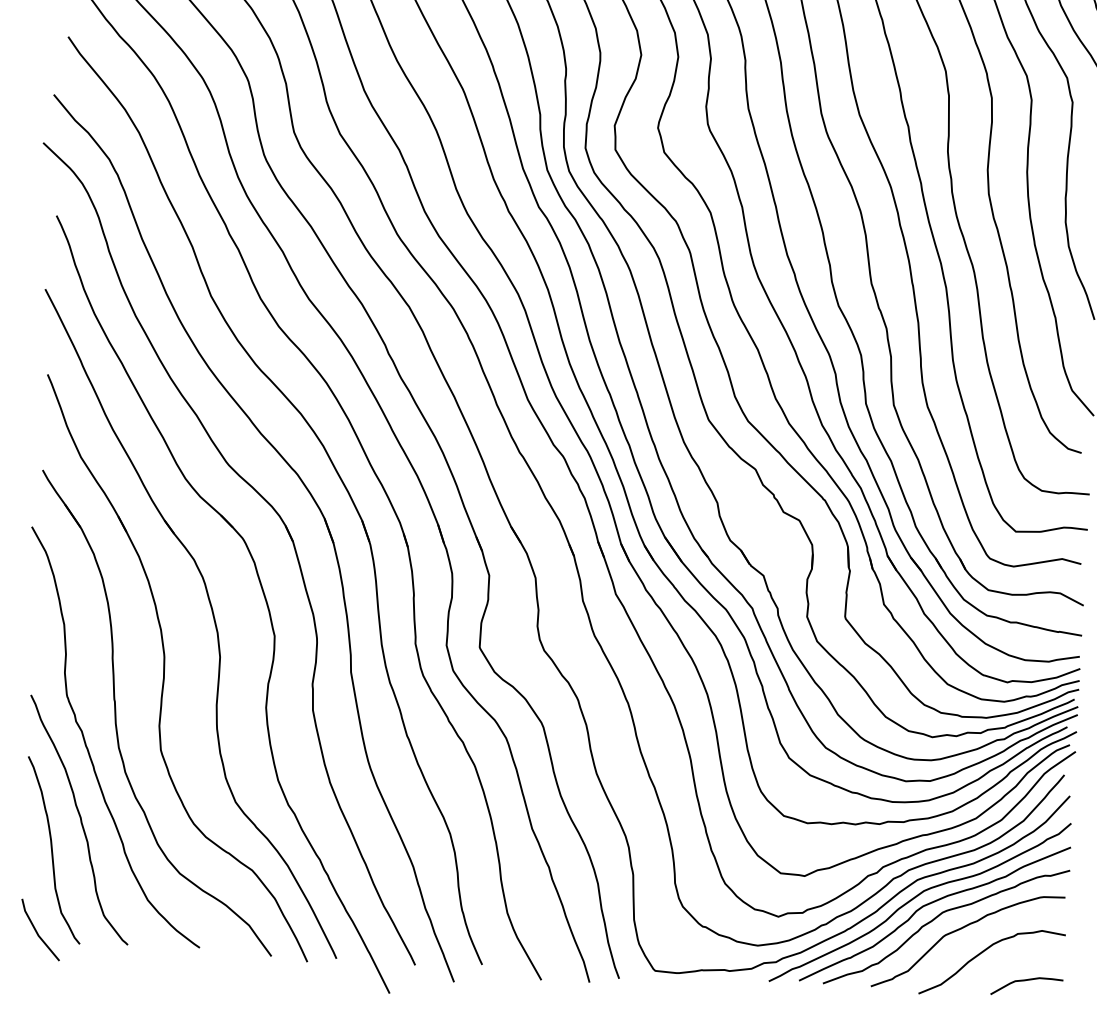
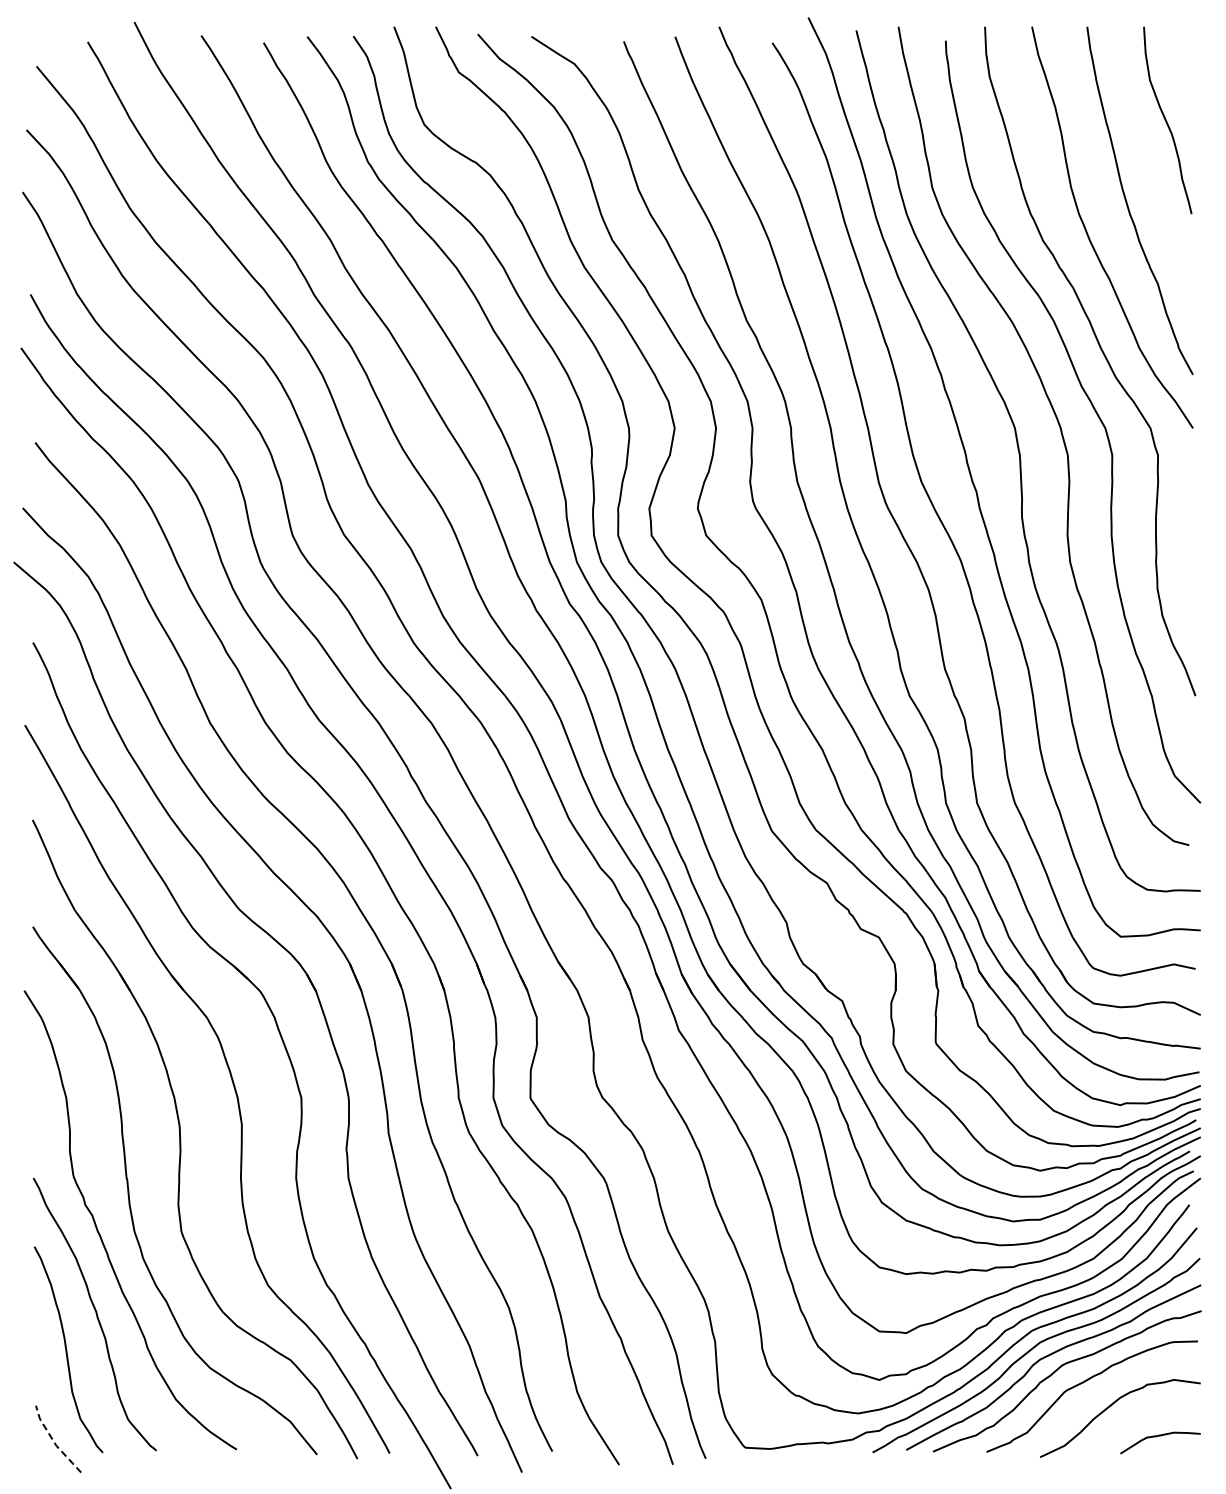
line: (36, 931) -> (53, 1441), solid -> dashed

